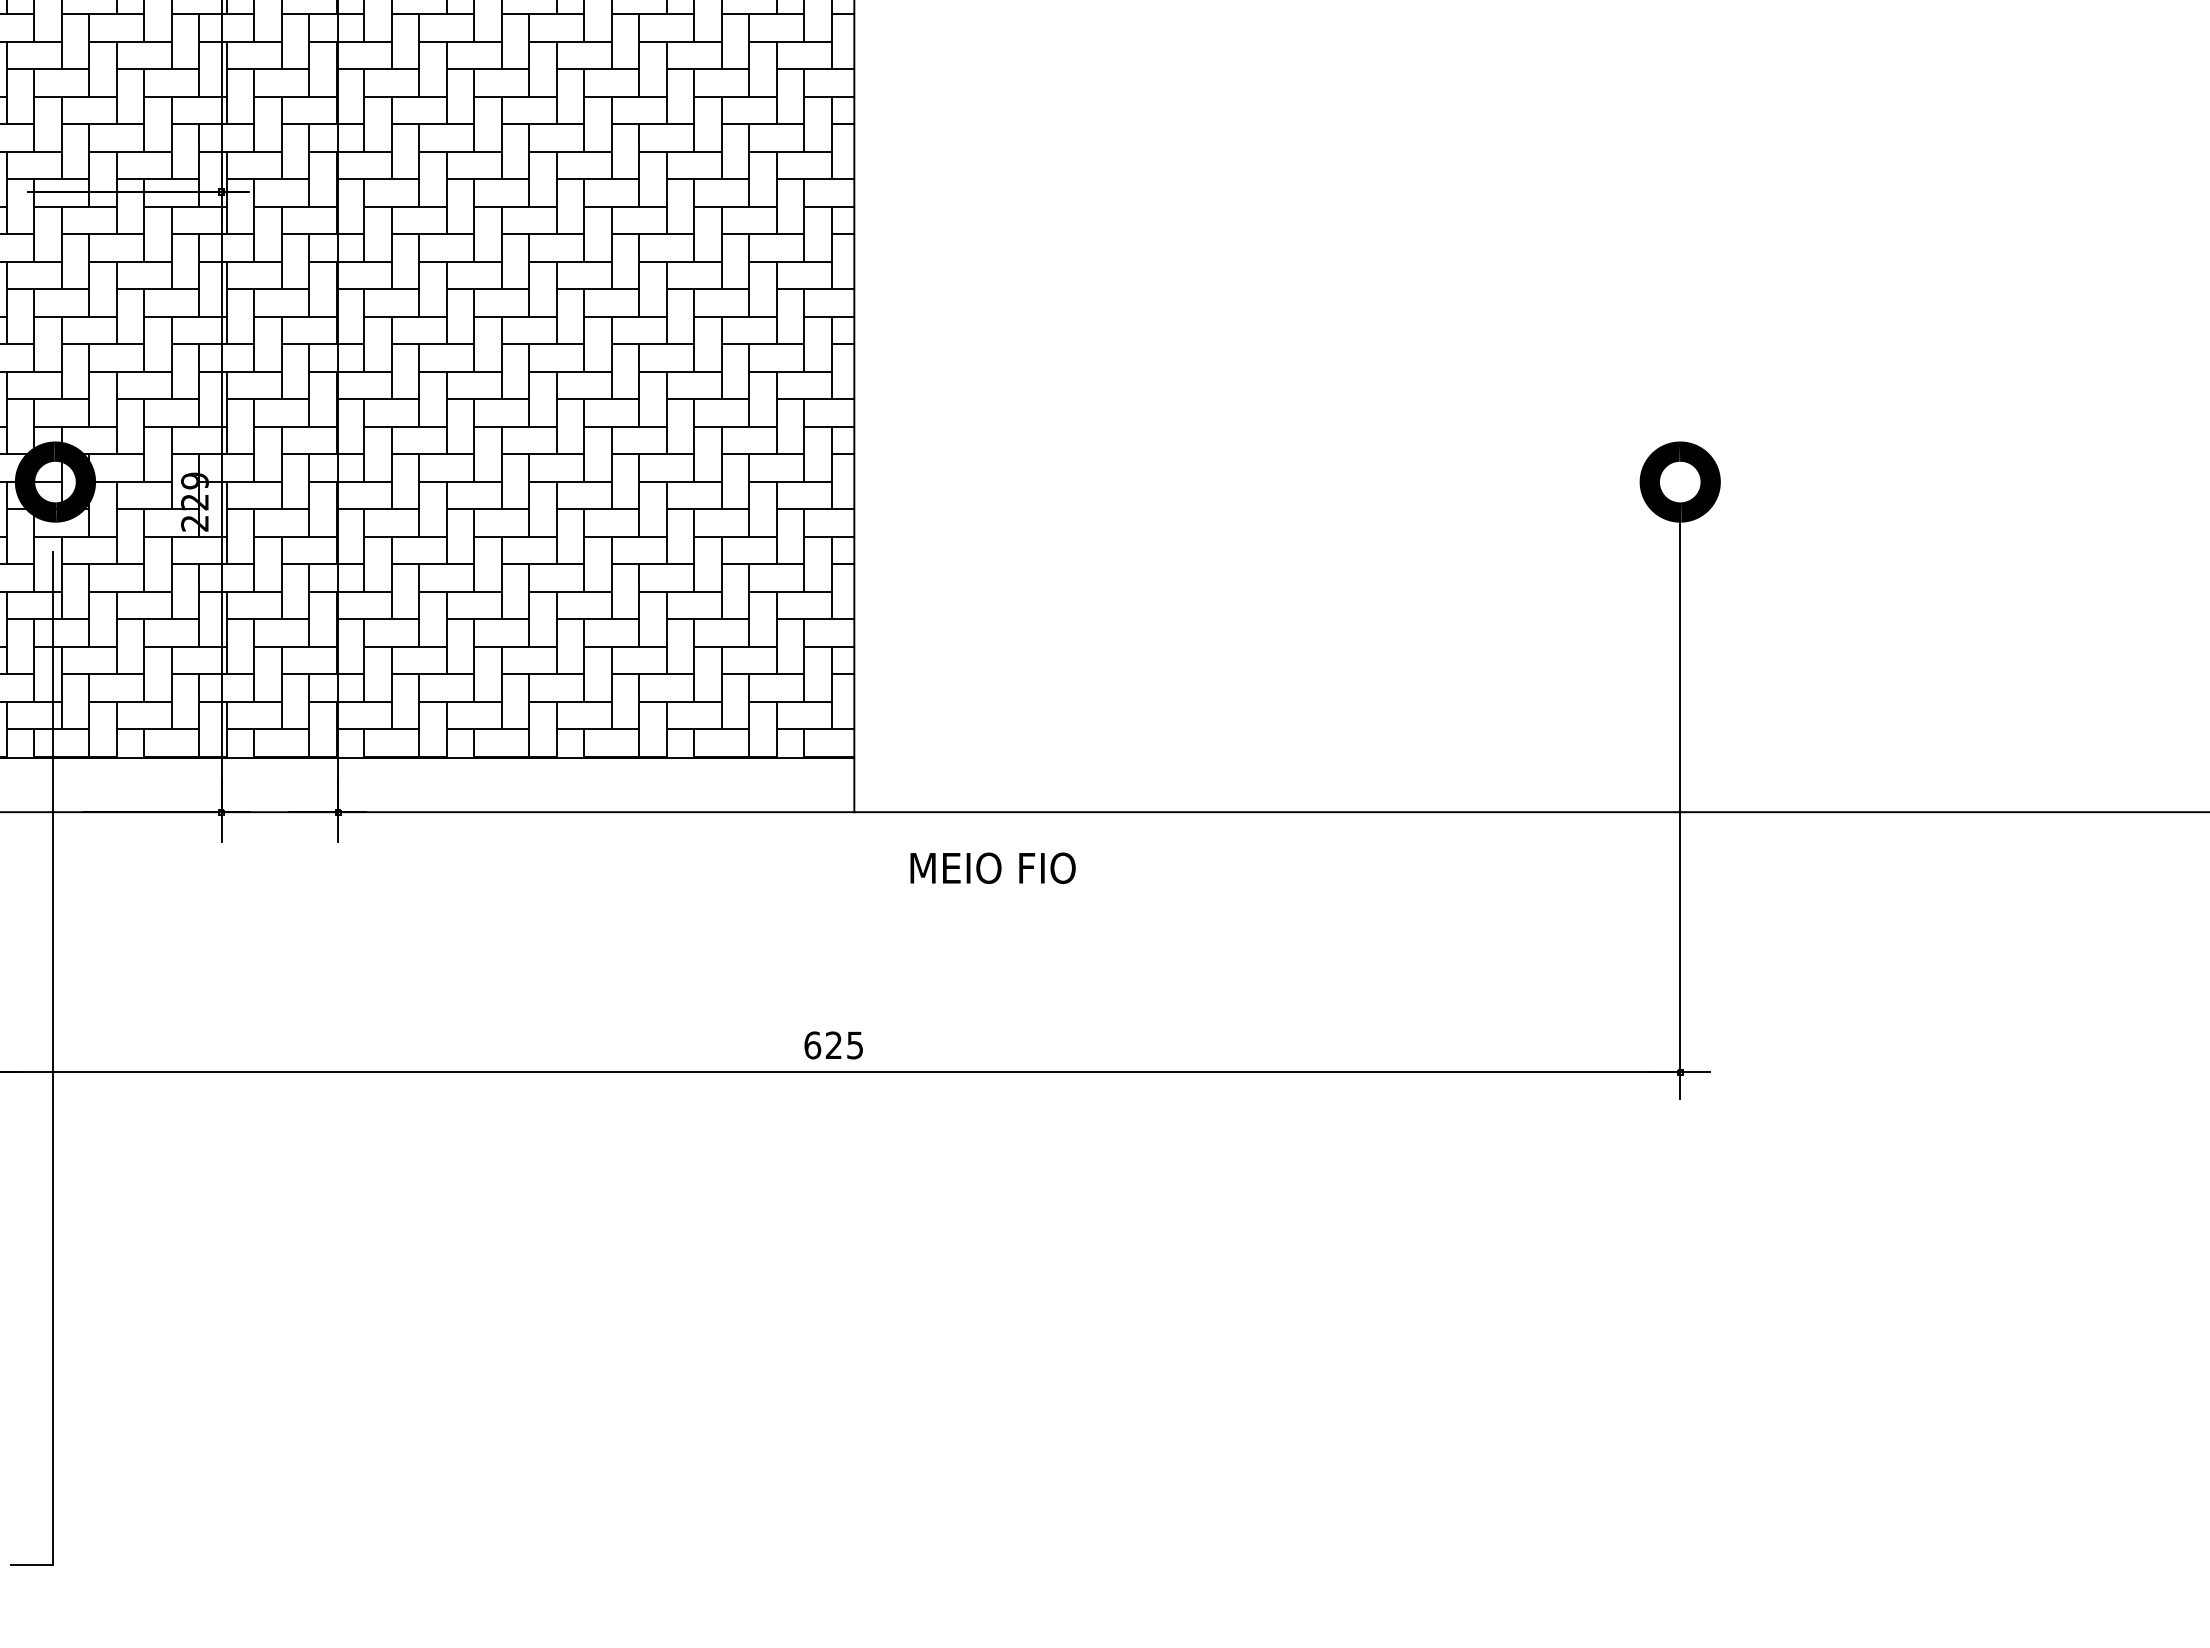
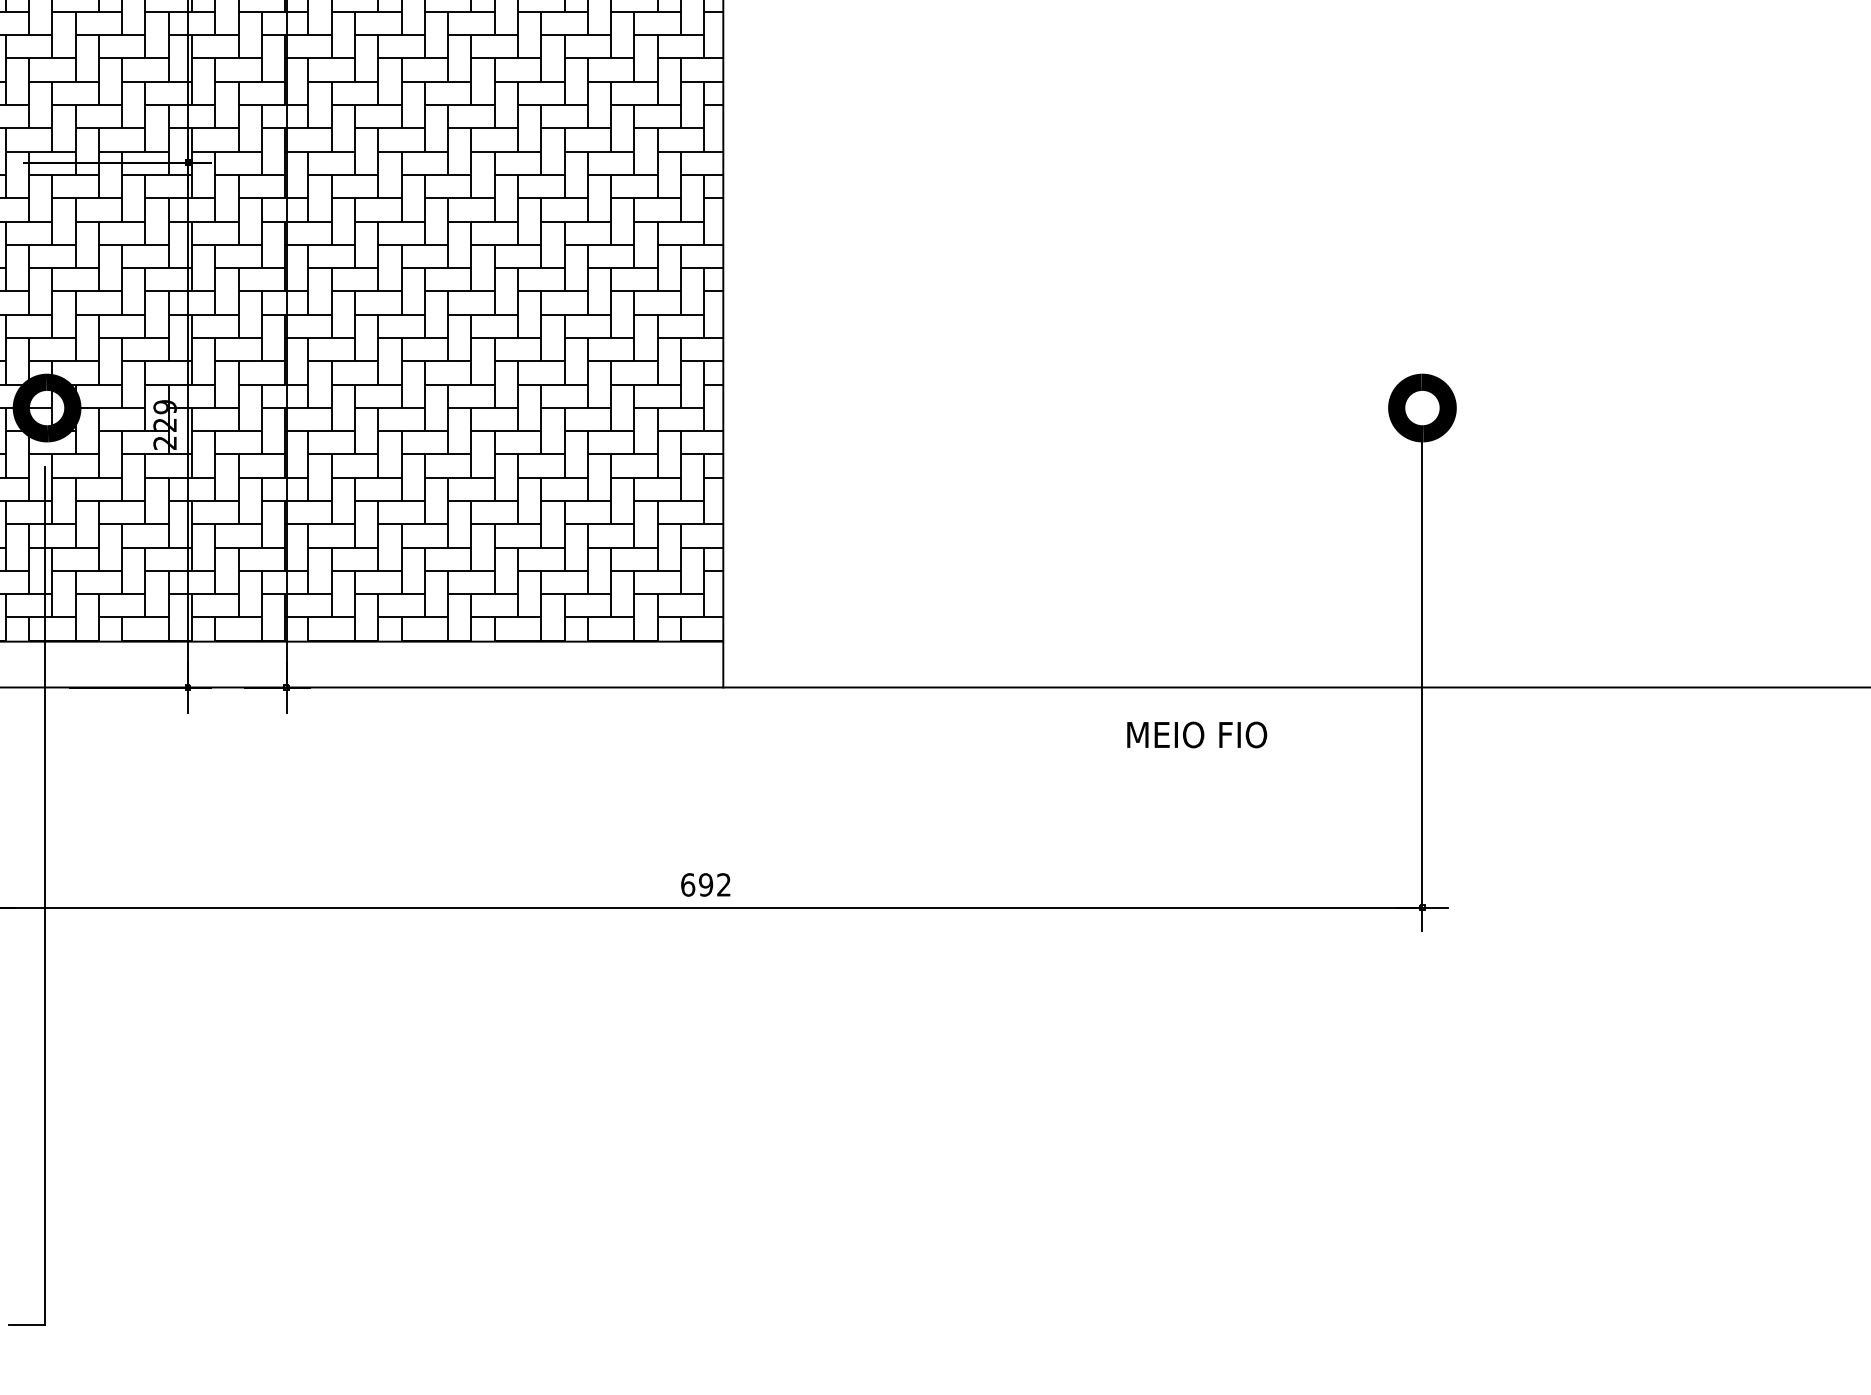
text: (992, 867) -> (1196, 734), moved
text: (843, 1045) -> (714, 884), 625 -> 692

